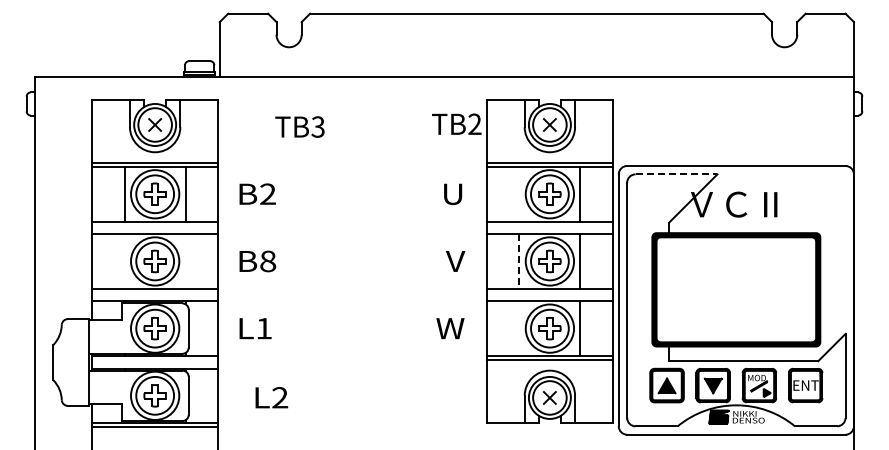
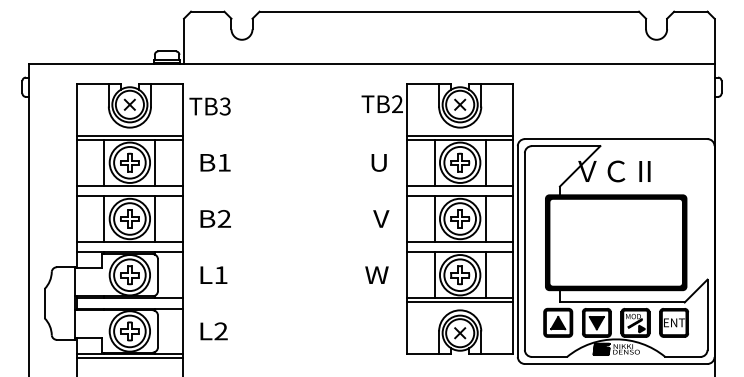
text: (299, 126) -> (209, 106), moved
line: (676, 174) -> (566, 146), dashed -> solid
text: (267, 193) -> (223, 162), B2 -> B1
line: (519, 193) -> (434, 162), added
line: (124, 261) -> (104, 219), added
line: (185, 261) -> (155, 219), added
text: (268, 261) -> (224, 219), B8 -> B2
line: (519, 261) -> (434, 219), dashed -> solid
line: (519, 328) -> (434, 275), added
text: (271, 397) -> (213, 331), moved

